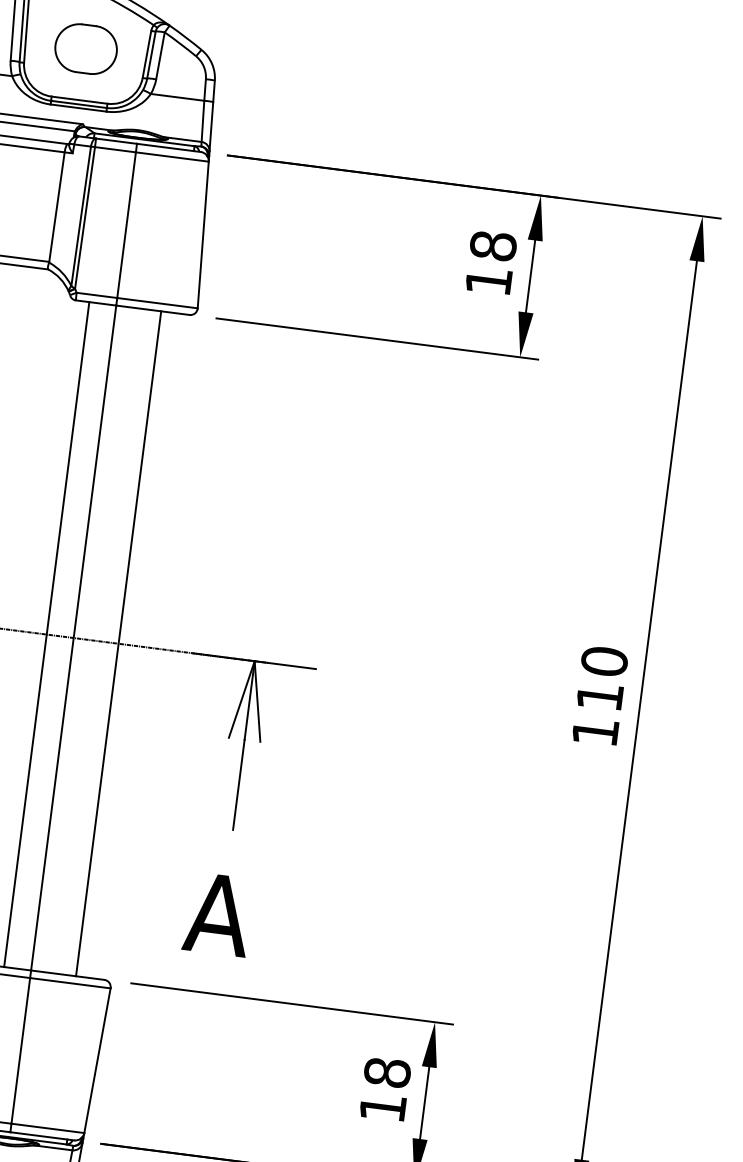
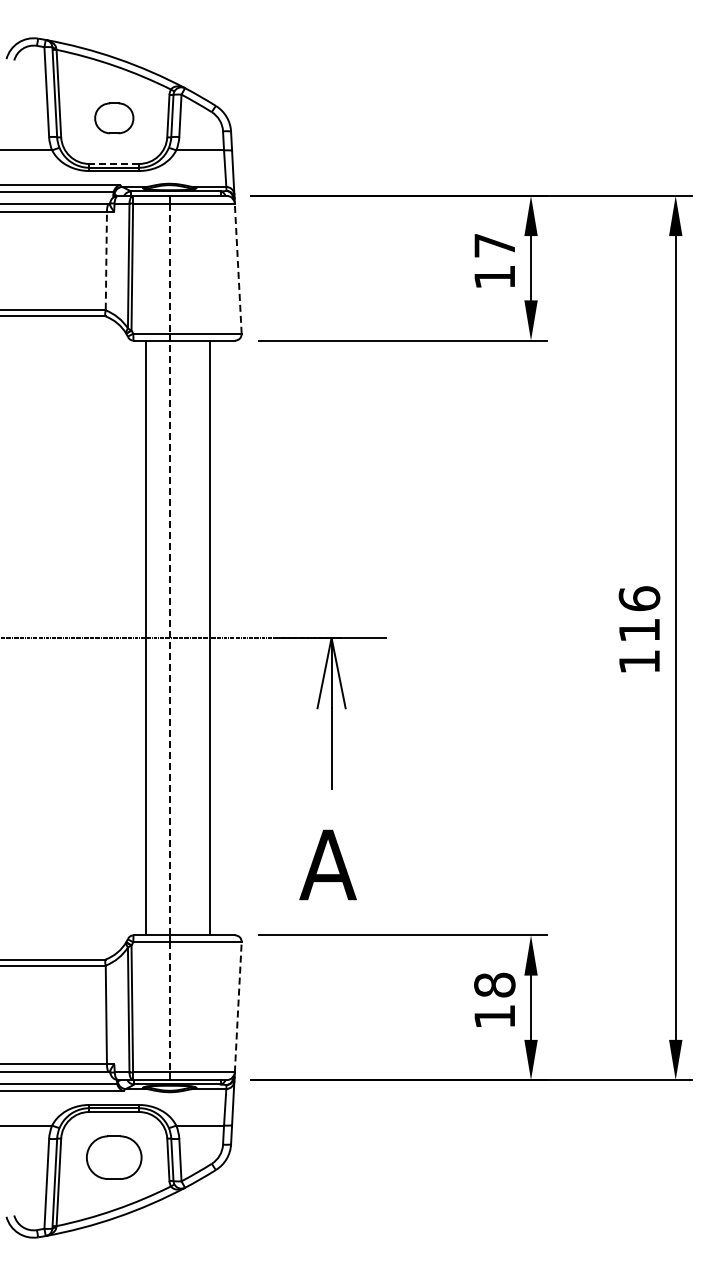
part: (86, 49) -> (114, 118), size x0.7
line: (79, 99) -> (114, 163), solid -> dashed
line: (57, 207) -> (106, 260), solid -> dashed
line: (126, 226) -> (169, 269), solid -> dashed
line: (203, 234) -> (238, 268), solid -> dashed
text: (493, 245) -> (494, 245), 18 -> 17
line: (73, 637) -> (169, 637), solid -> dashed
text: (604, 661) -> (639, 598), 110 -> 116
line: (20, 1051) -> (169, 1007), solid -> dashed
line: (97, 1059) -> (238, 1006), solid -> dashed

